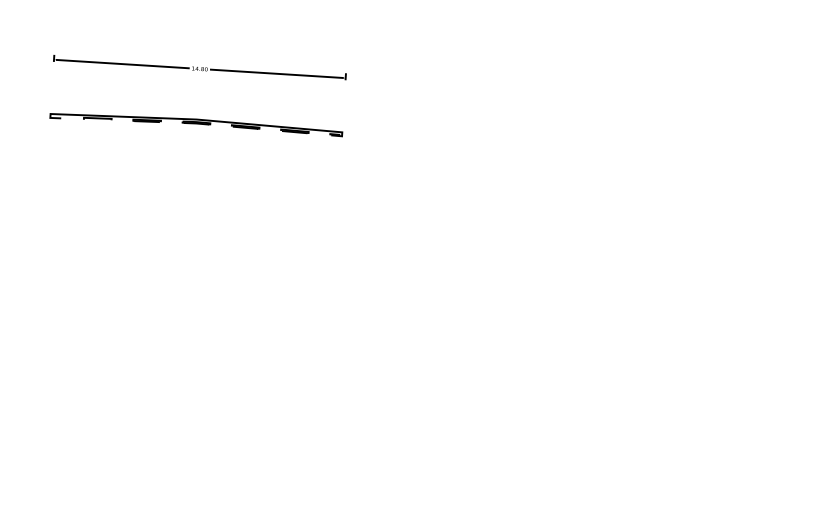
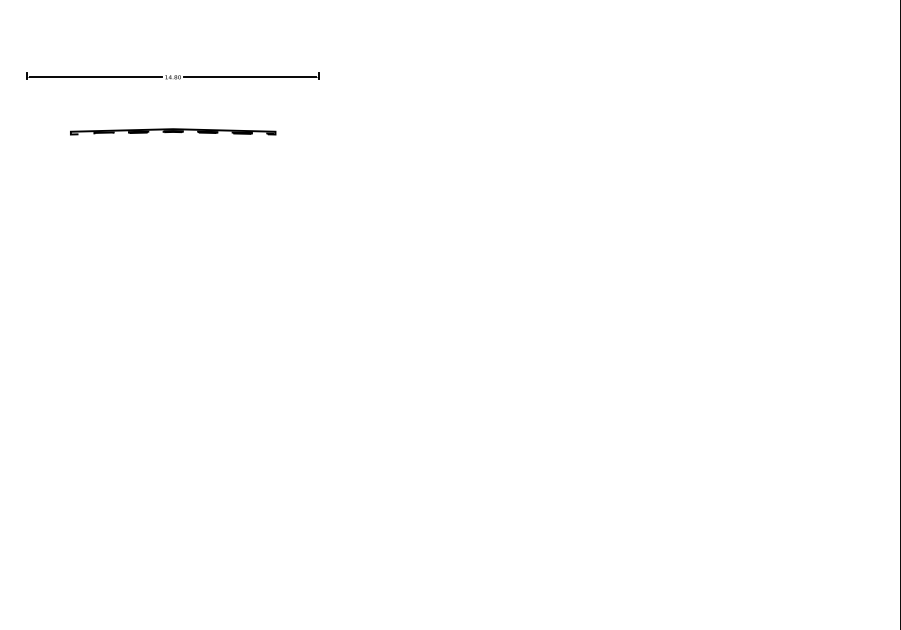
part: (196, 123) -> (173, 131), size x0.7

